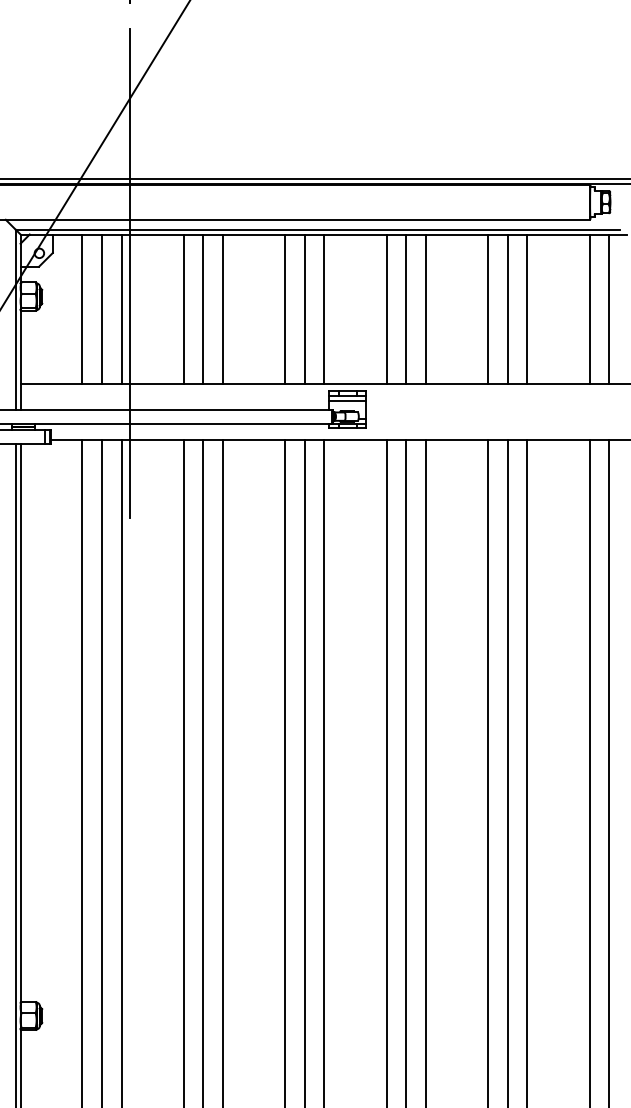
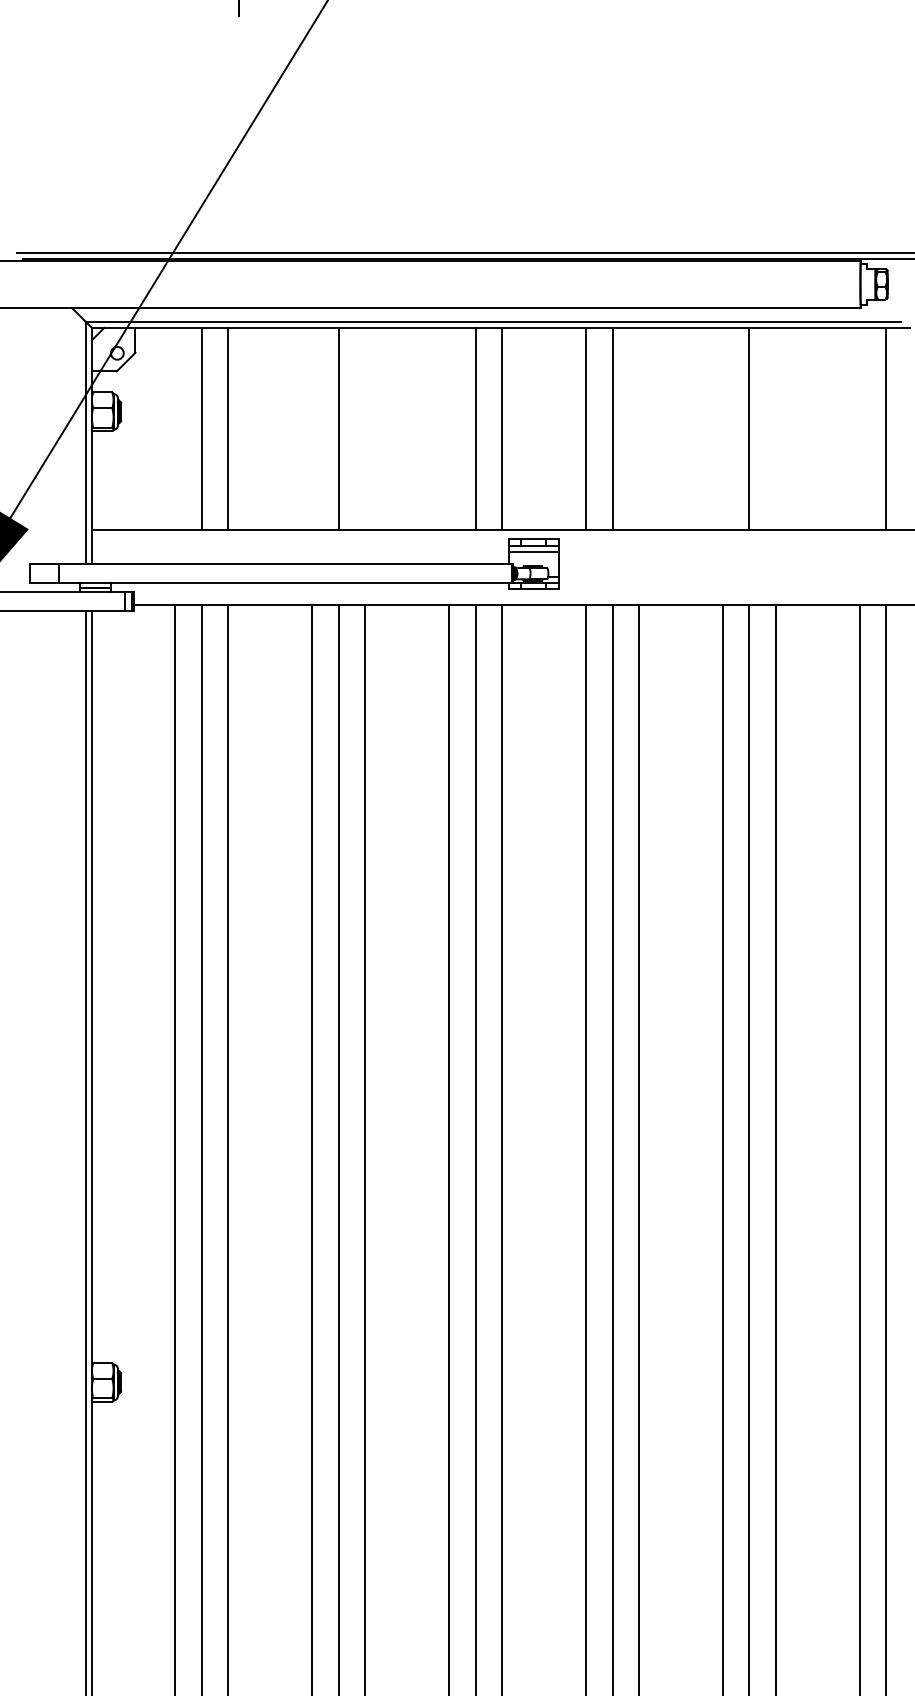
line: (129, 272) -> (239, 379), removed
line: (82, 309) -> (175, 428), removed
line: (184, 309) -> (312, 428), removed
line: (223, 309) -> (365, 428), removed
line: (285, 309) -> (449, 428), removed
line: (425, 309) -> (638, 428), removed
line: (488, 309) -> (723, 428), removed
line: (527, 309) -> (775, 428), removed
line: (589, 309) -> (859, 428), removed

